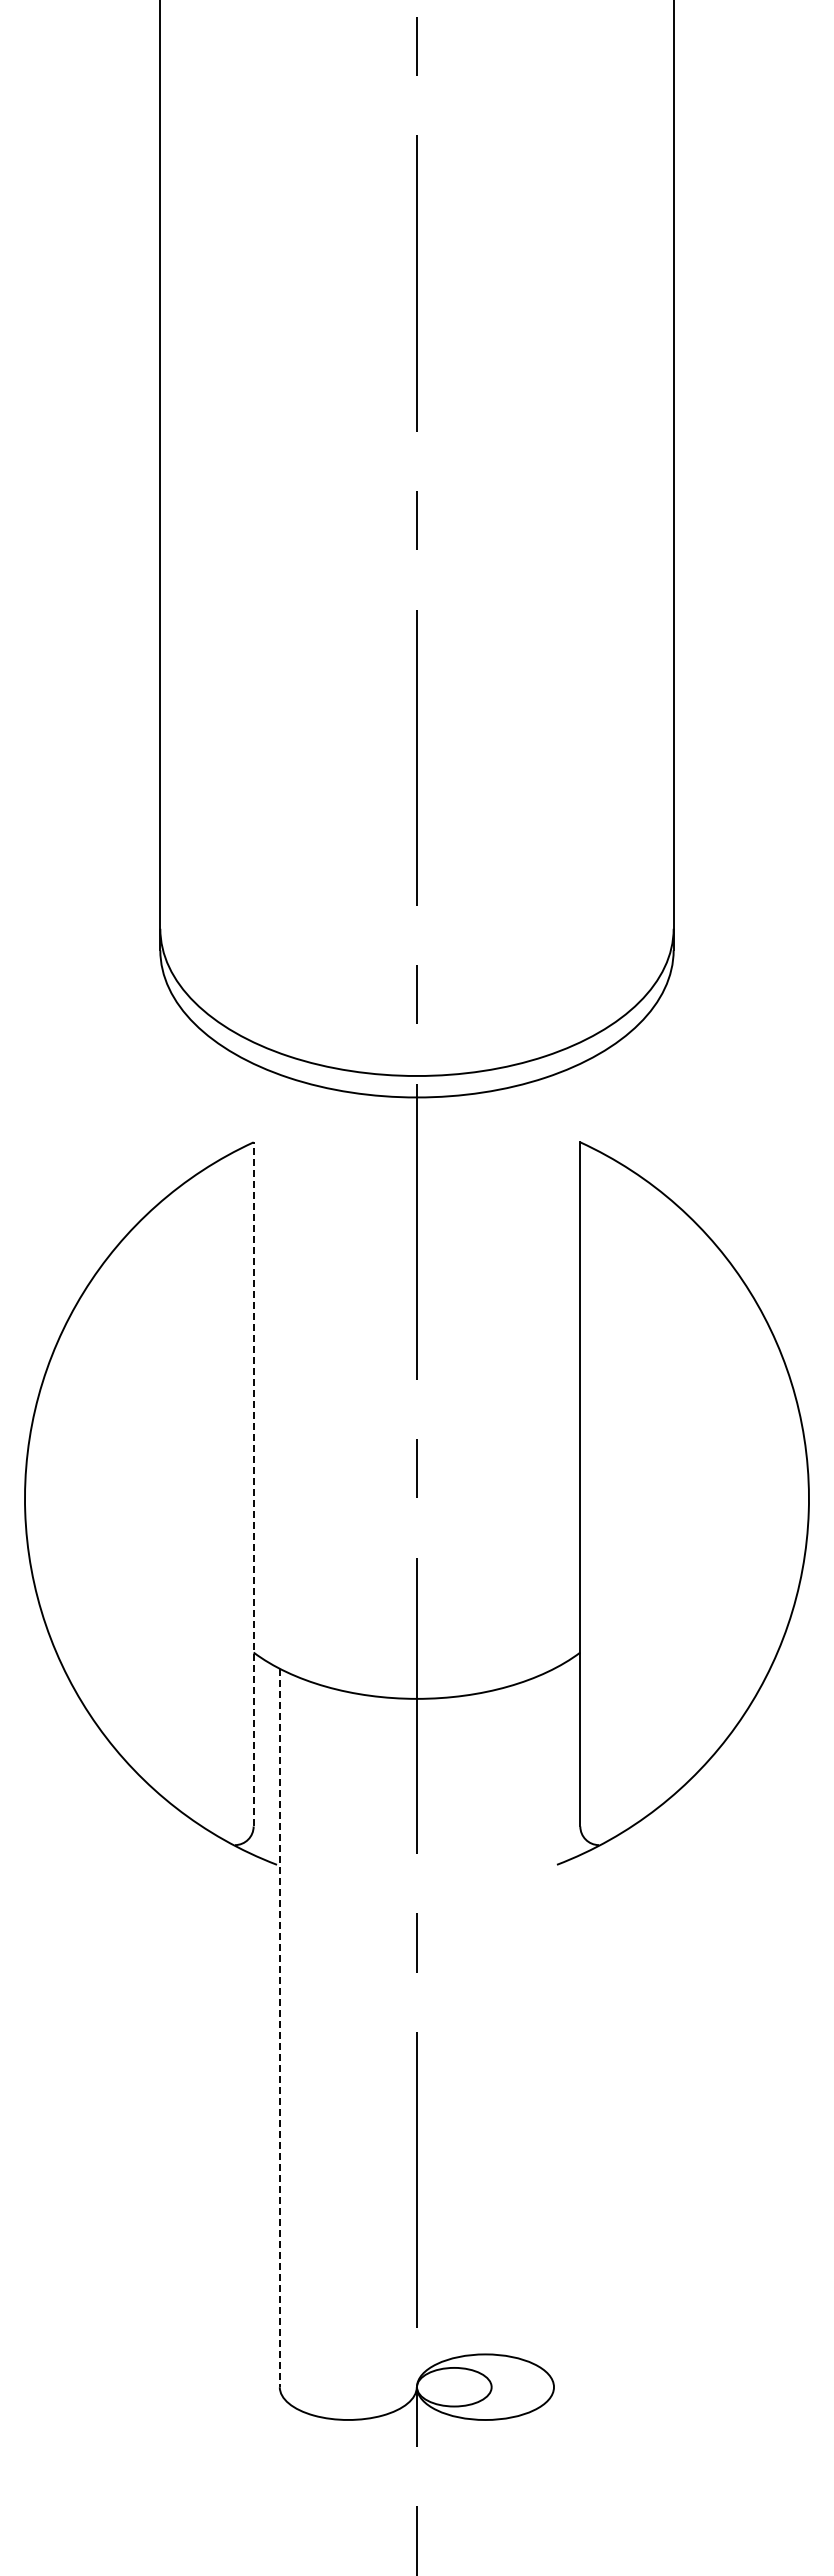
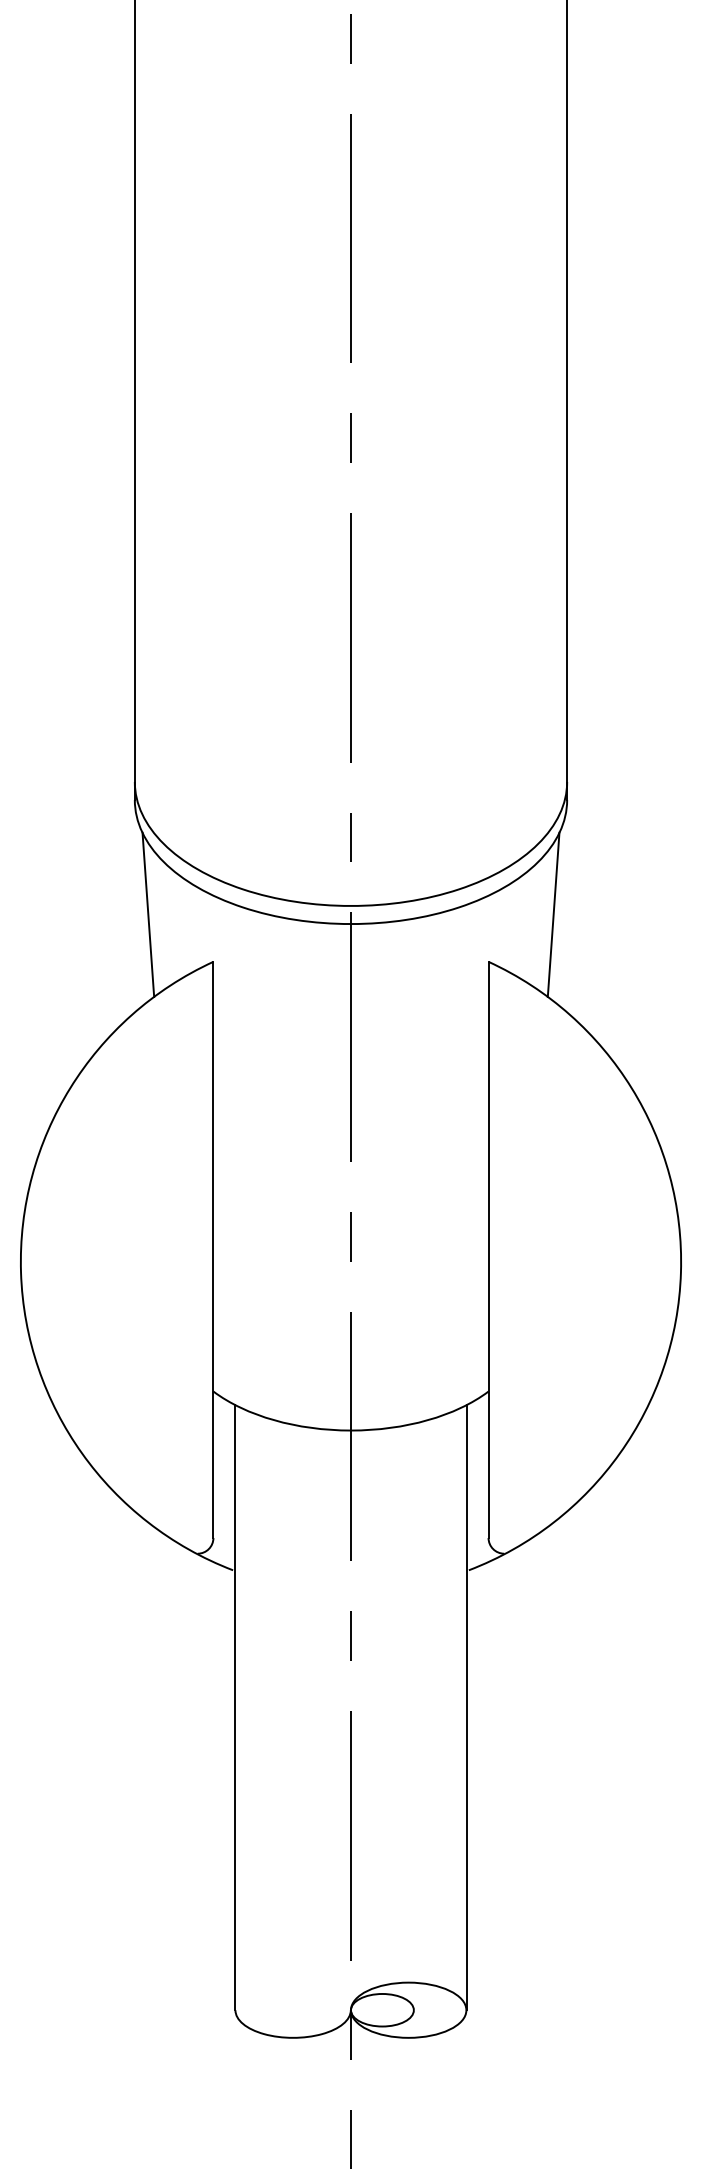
line: (176, 1086) -> (148, 914), added
line: (657, 1086) -> (553, 914), added
line: (253, 1483) -> (213, 1249), dashed -> solid
line: (554, 2027) -> (466, 1707), added
line: (279, 2028) -> (235, 1708), dashed -> solid

